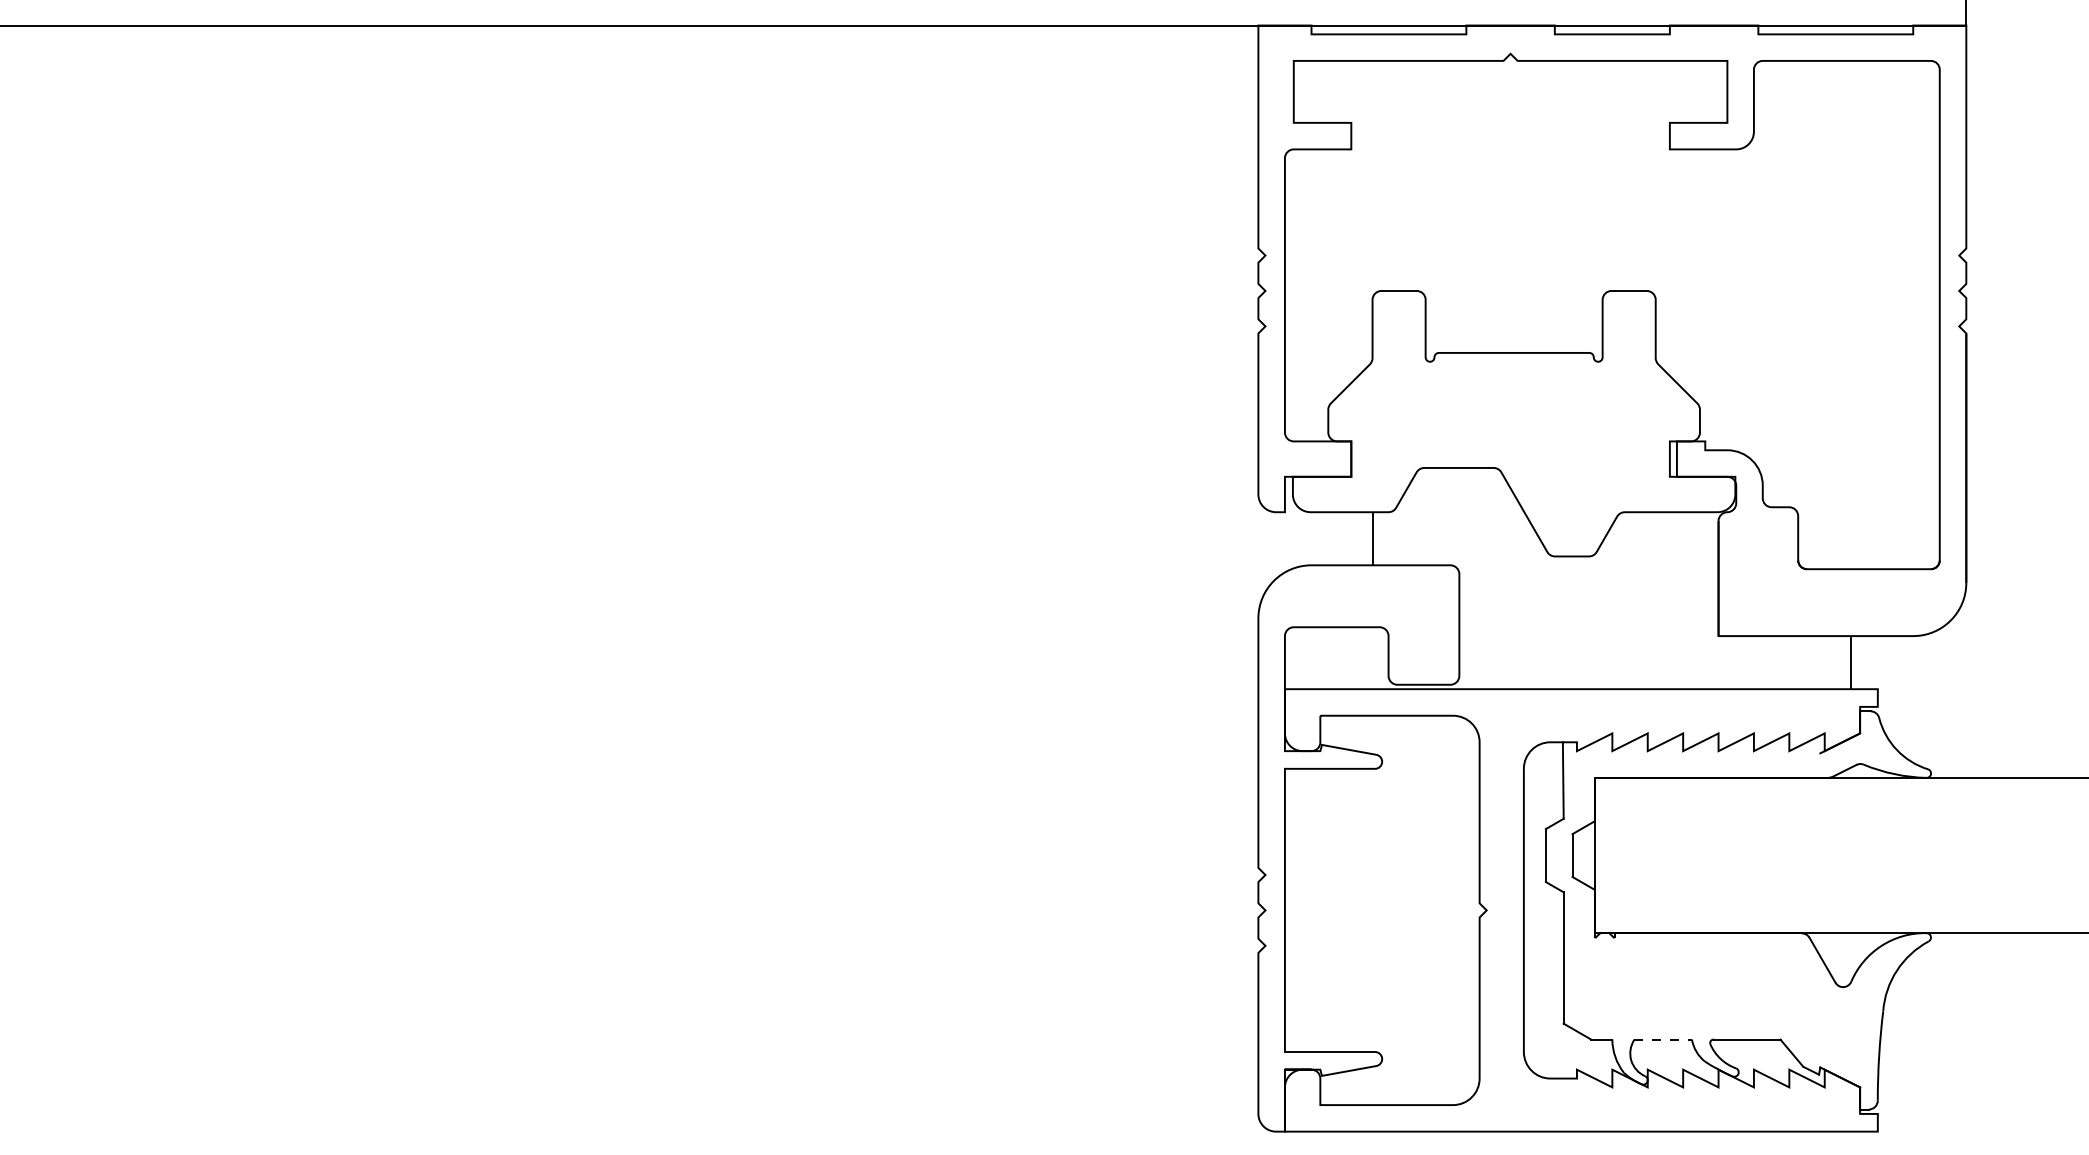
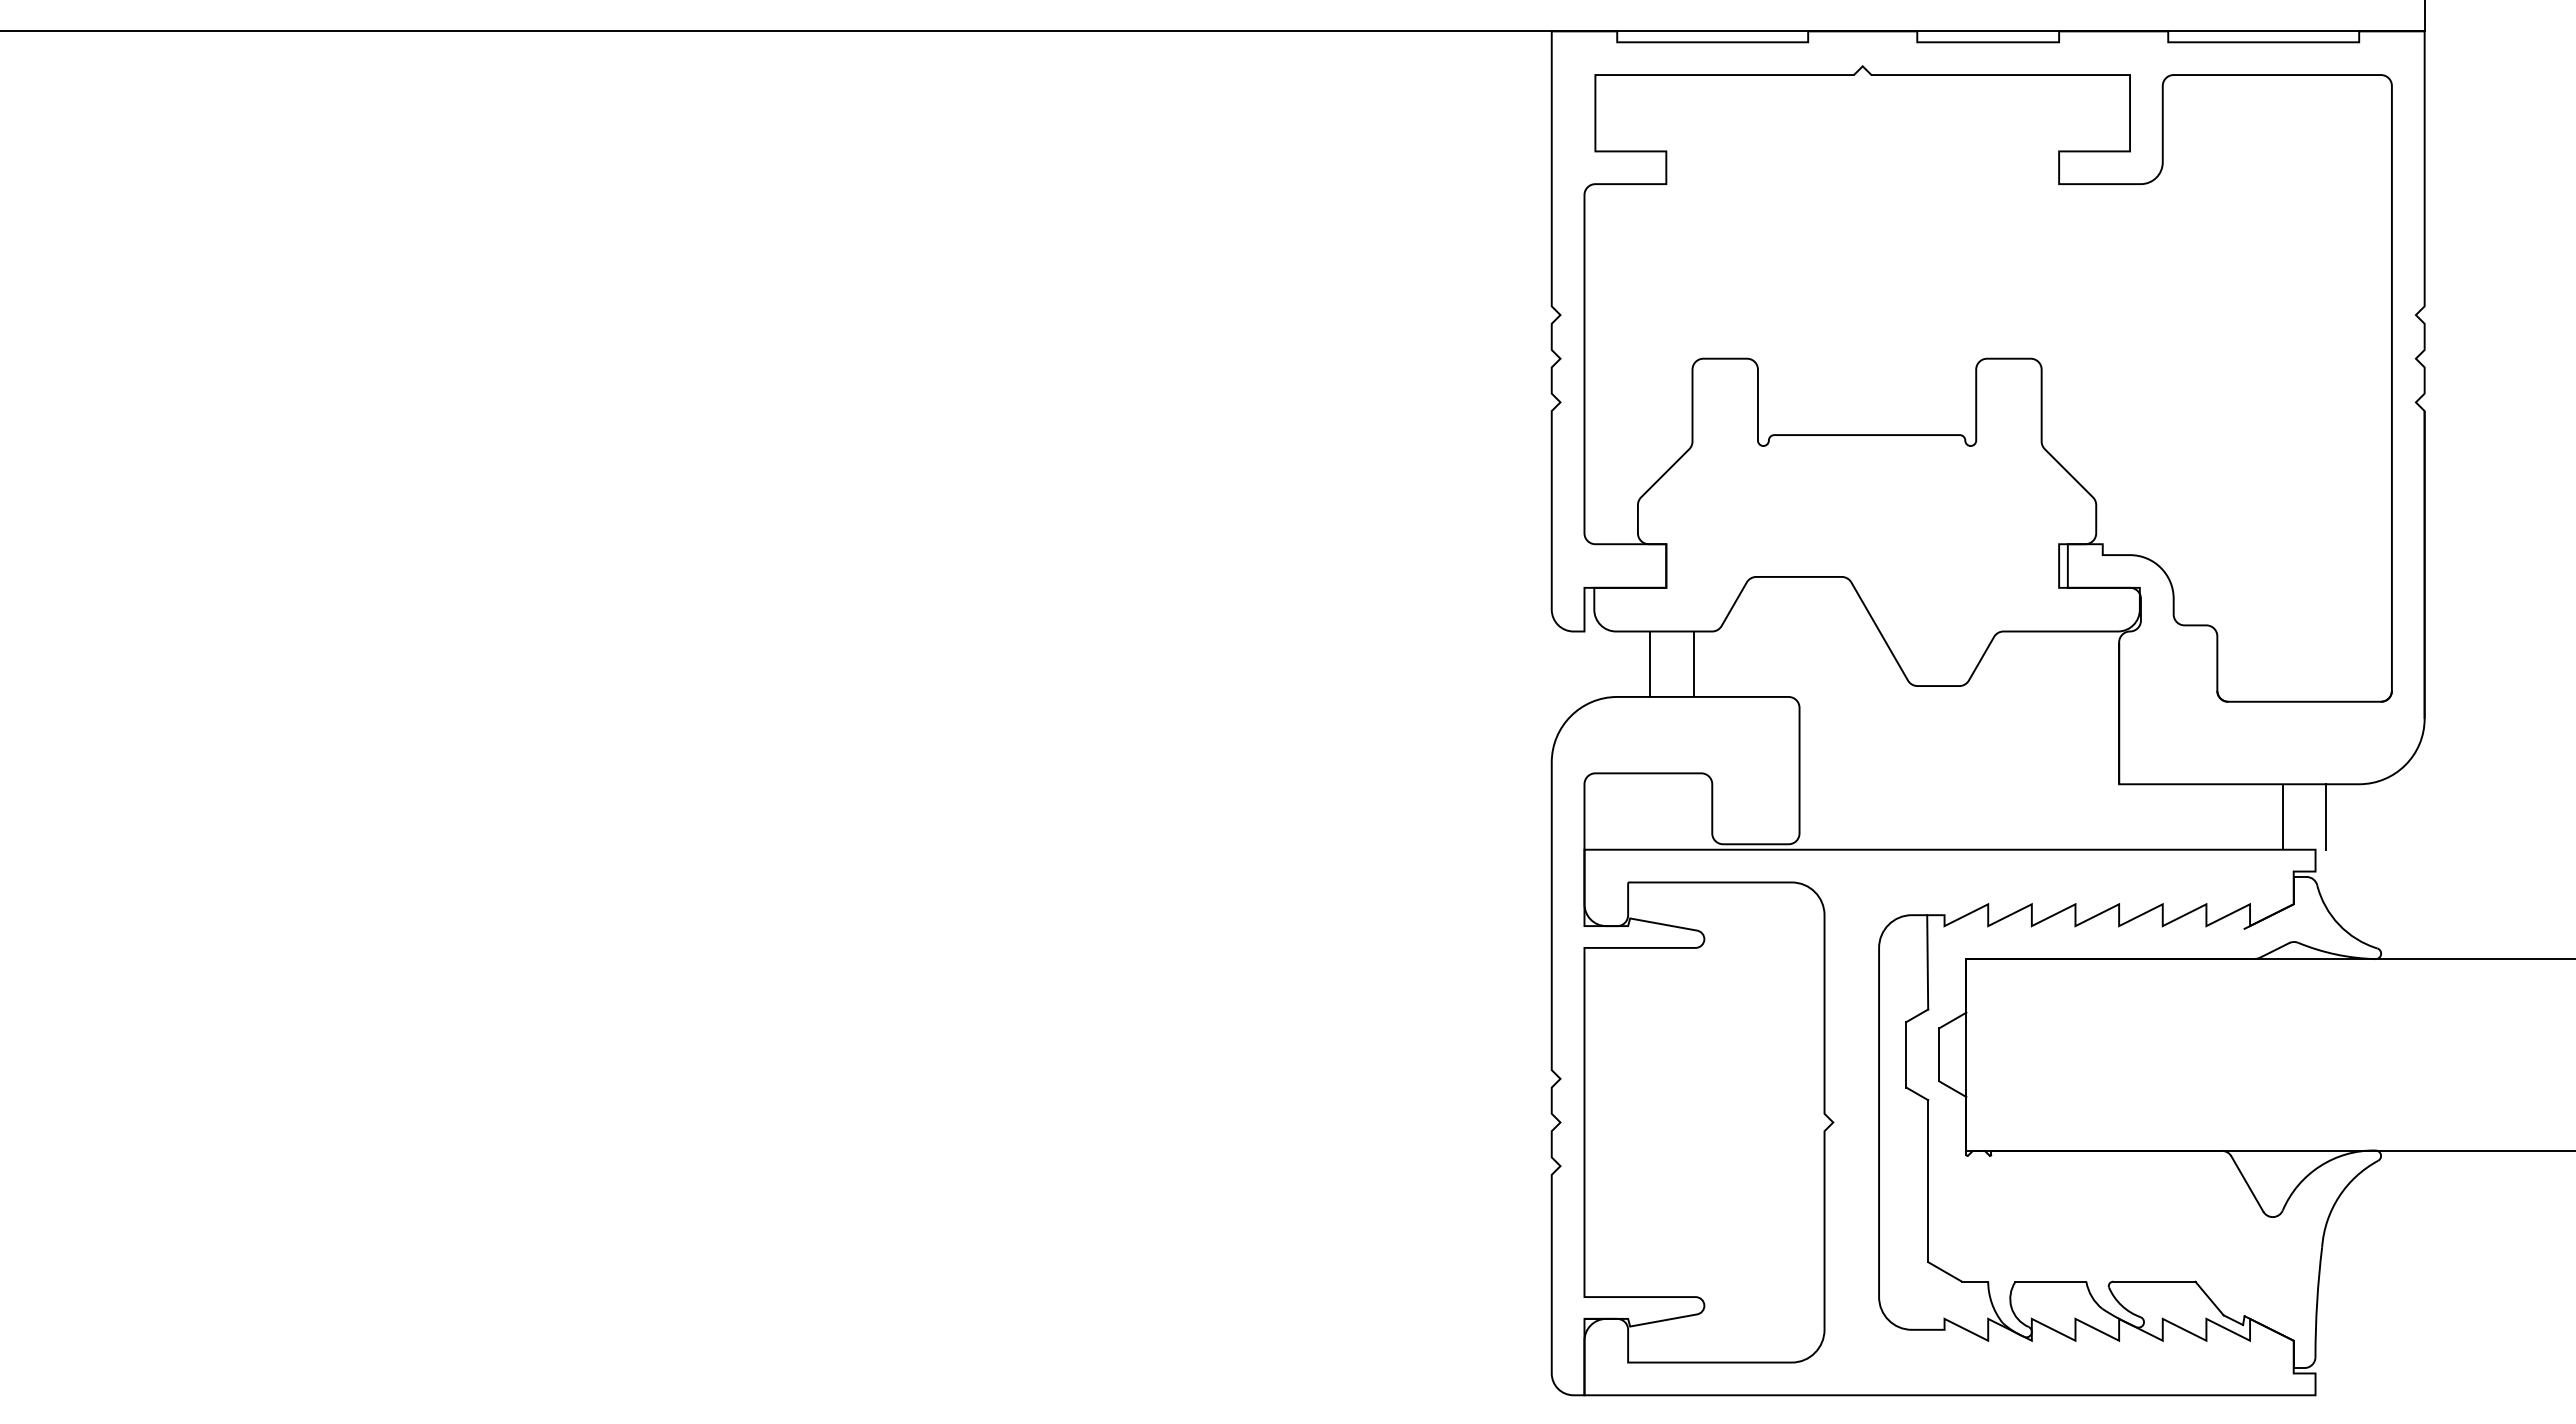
line: (1337, 538) -> (1649, 663), added
line: (1886, 662) -> (2326, 816), added
line: (1663, 1039) -> (2051, 1281), dashed -> solid

